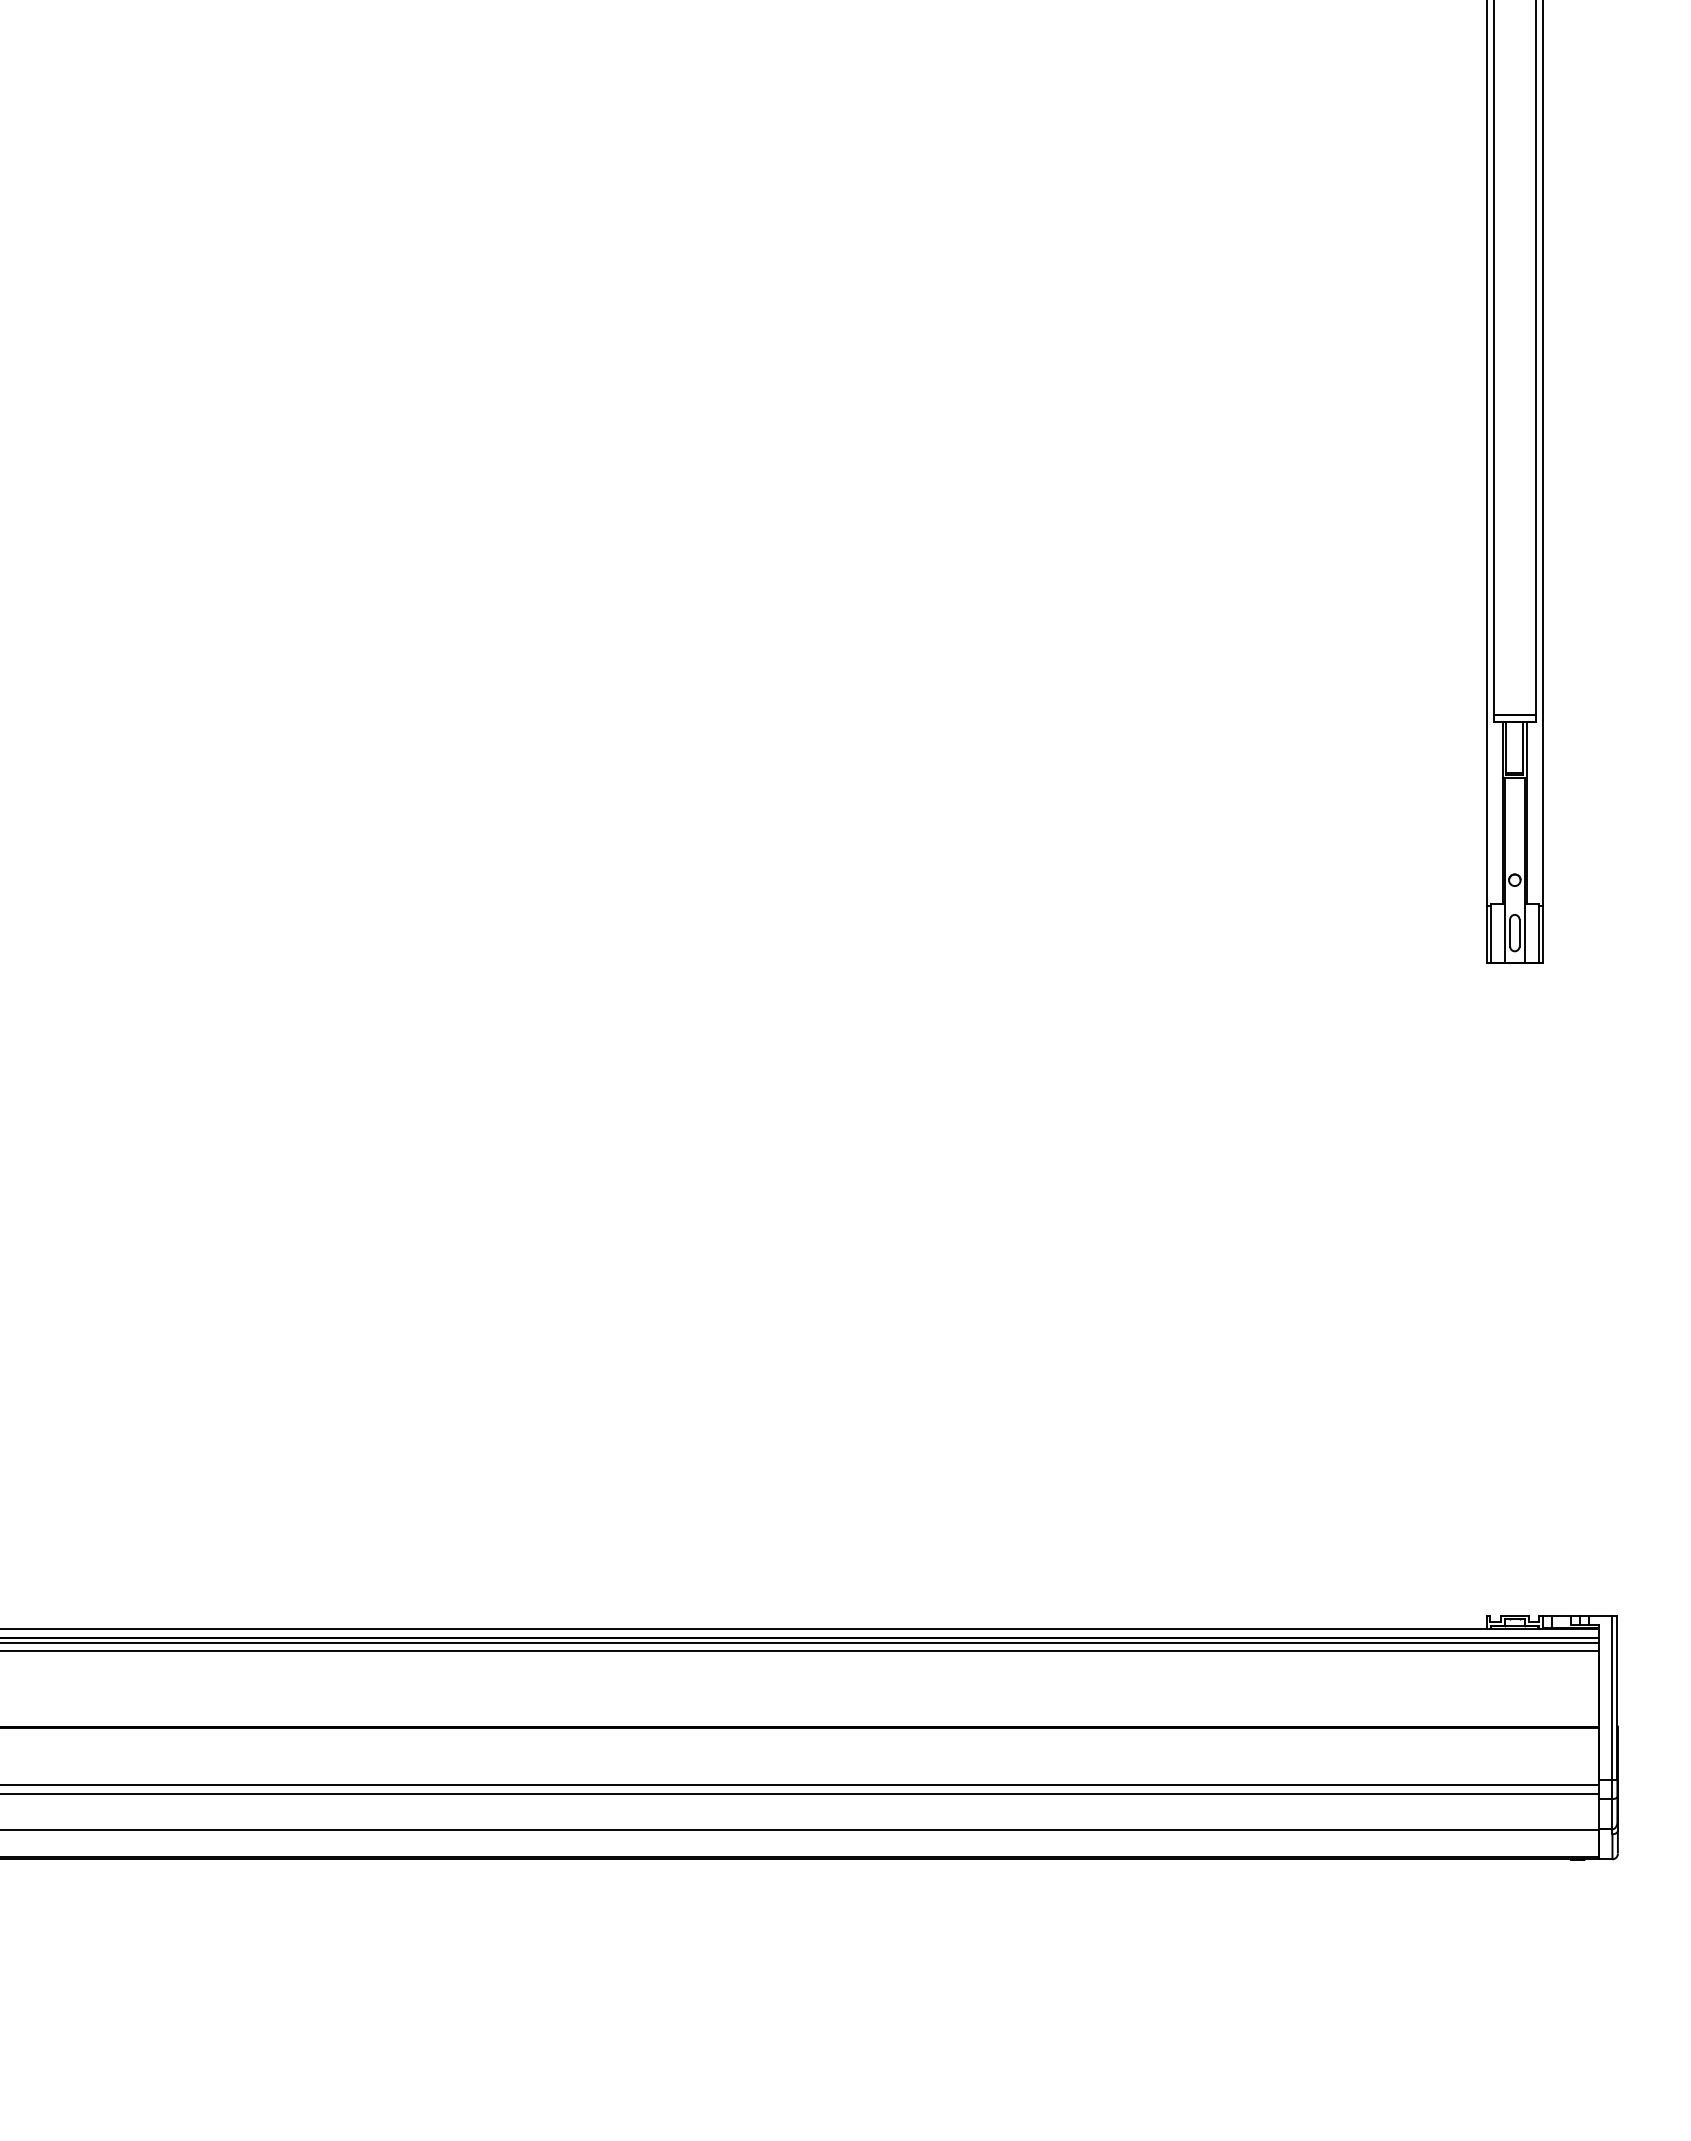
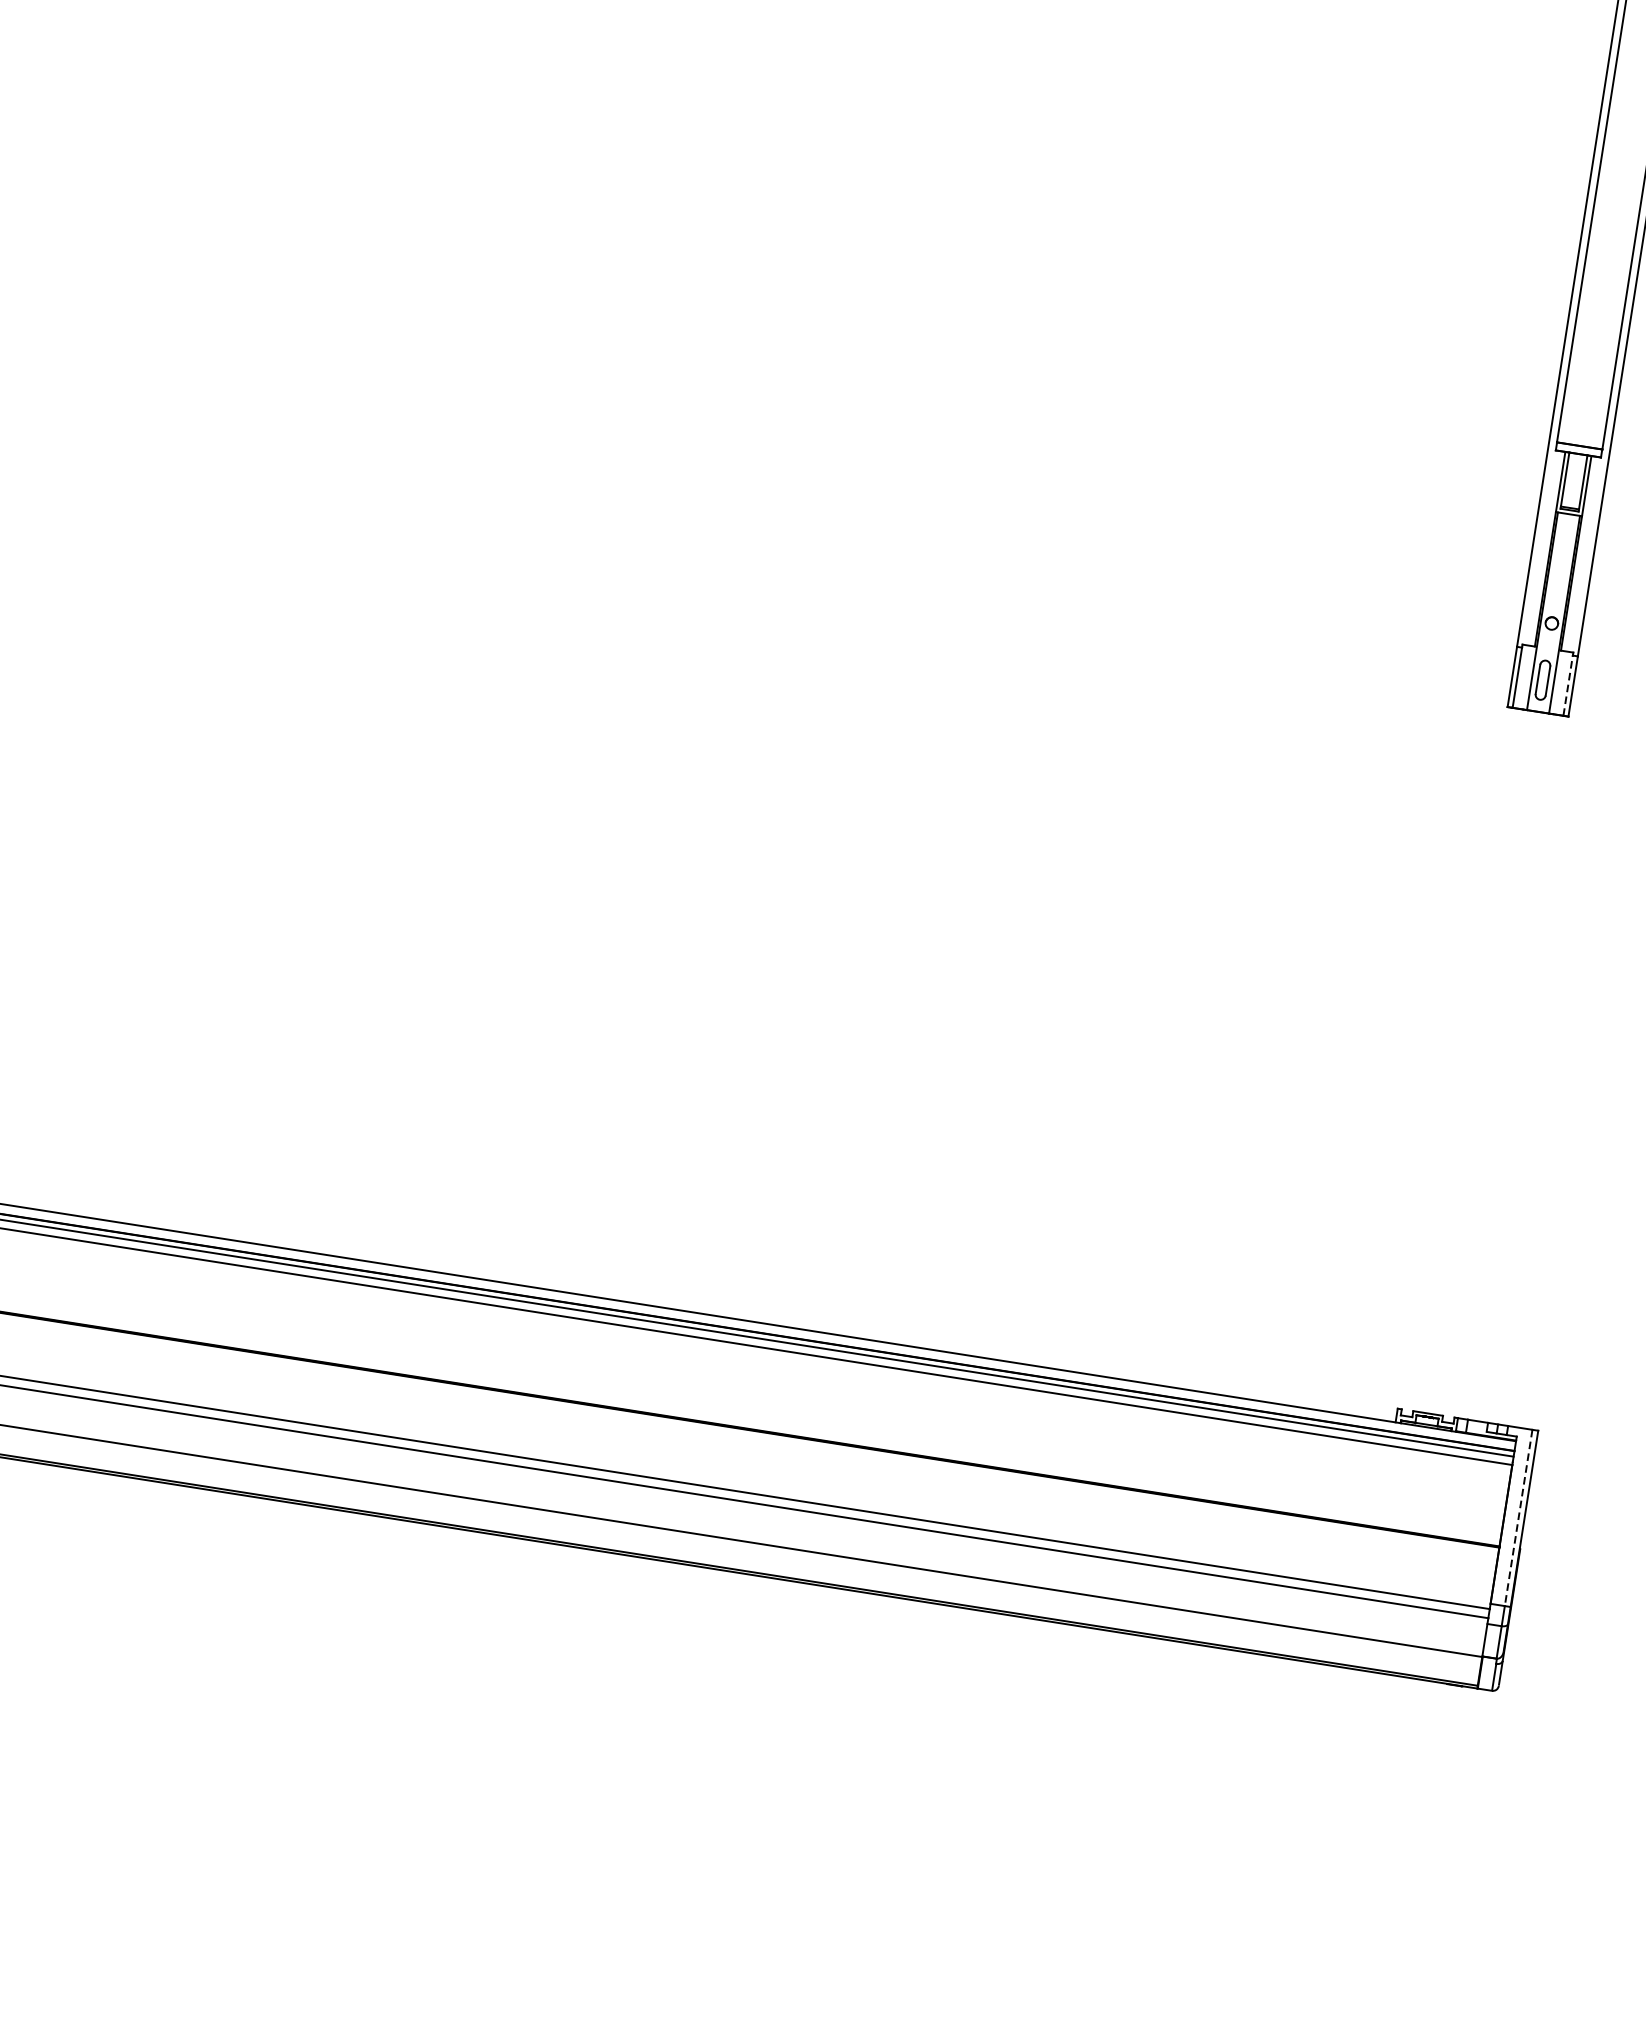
line: (1538, 934) -> (1568, 685), solid -> dashed
line: (1611, 1698) -> (1518, 1518), solid -> dashed

